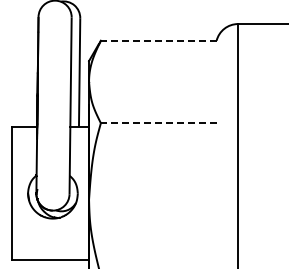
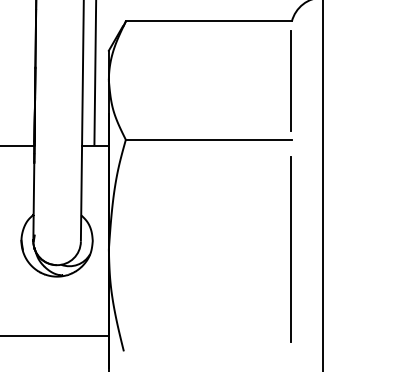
line: (158, 40) -> (208, 21), dashed -> solid
line: (215, 82) -> (290, 81), added
line: (158, 123) -> (208, 140), dashed -> solid
line: (215, 199) -> (290, 249), added

